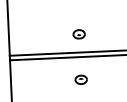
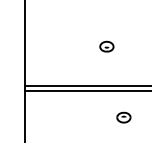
part: (78, 34) -> (106, 46), moved
part: (80, 79) -> (123, 117), moved

